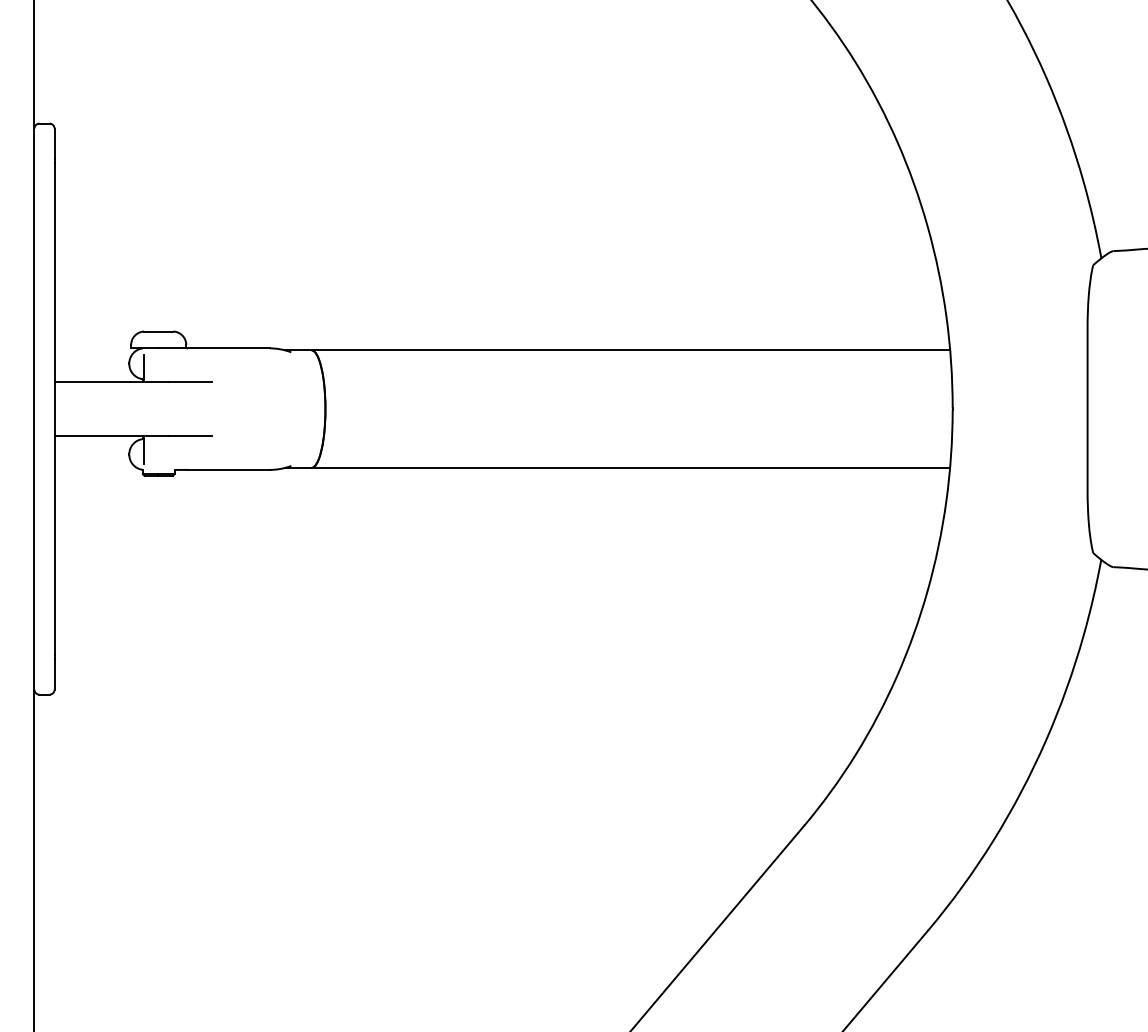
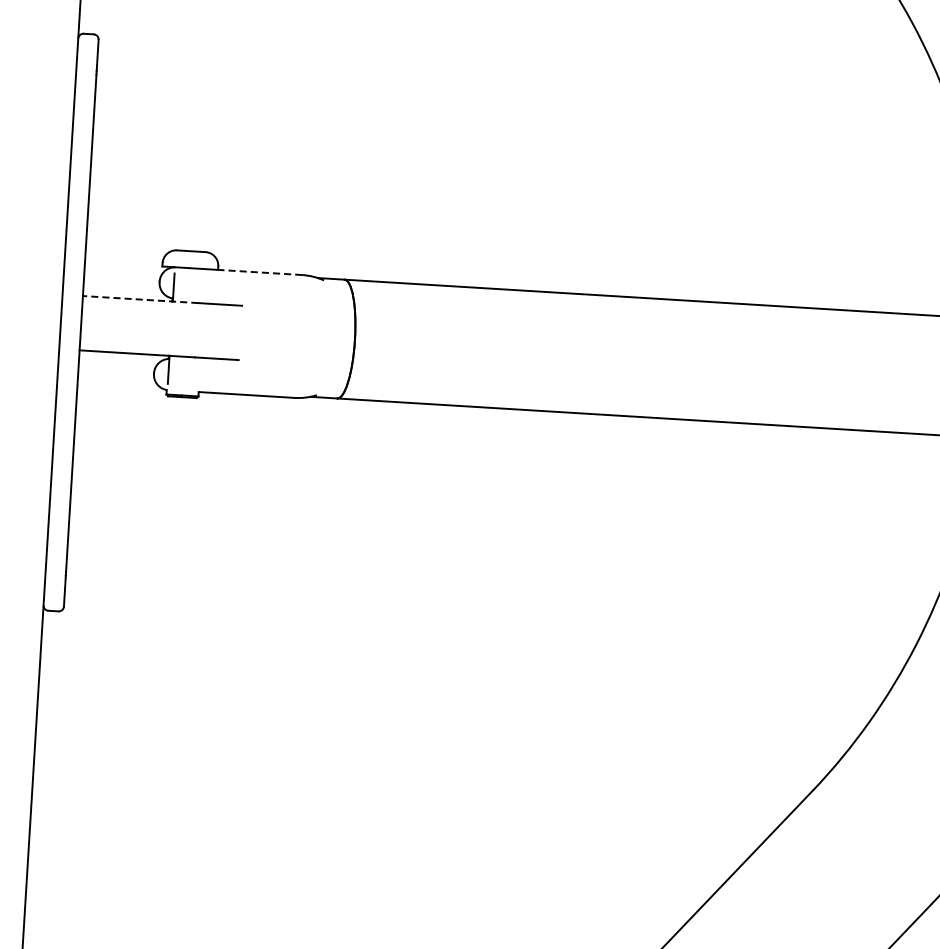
line: (228, 348) -> (260, 272), solid -> dashed
line: (111, 382) -> (140, 299), solid -> dashed

